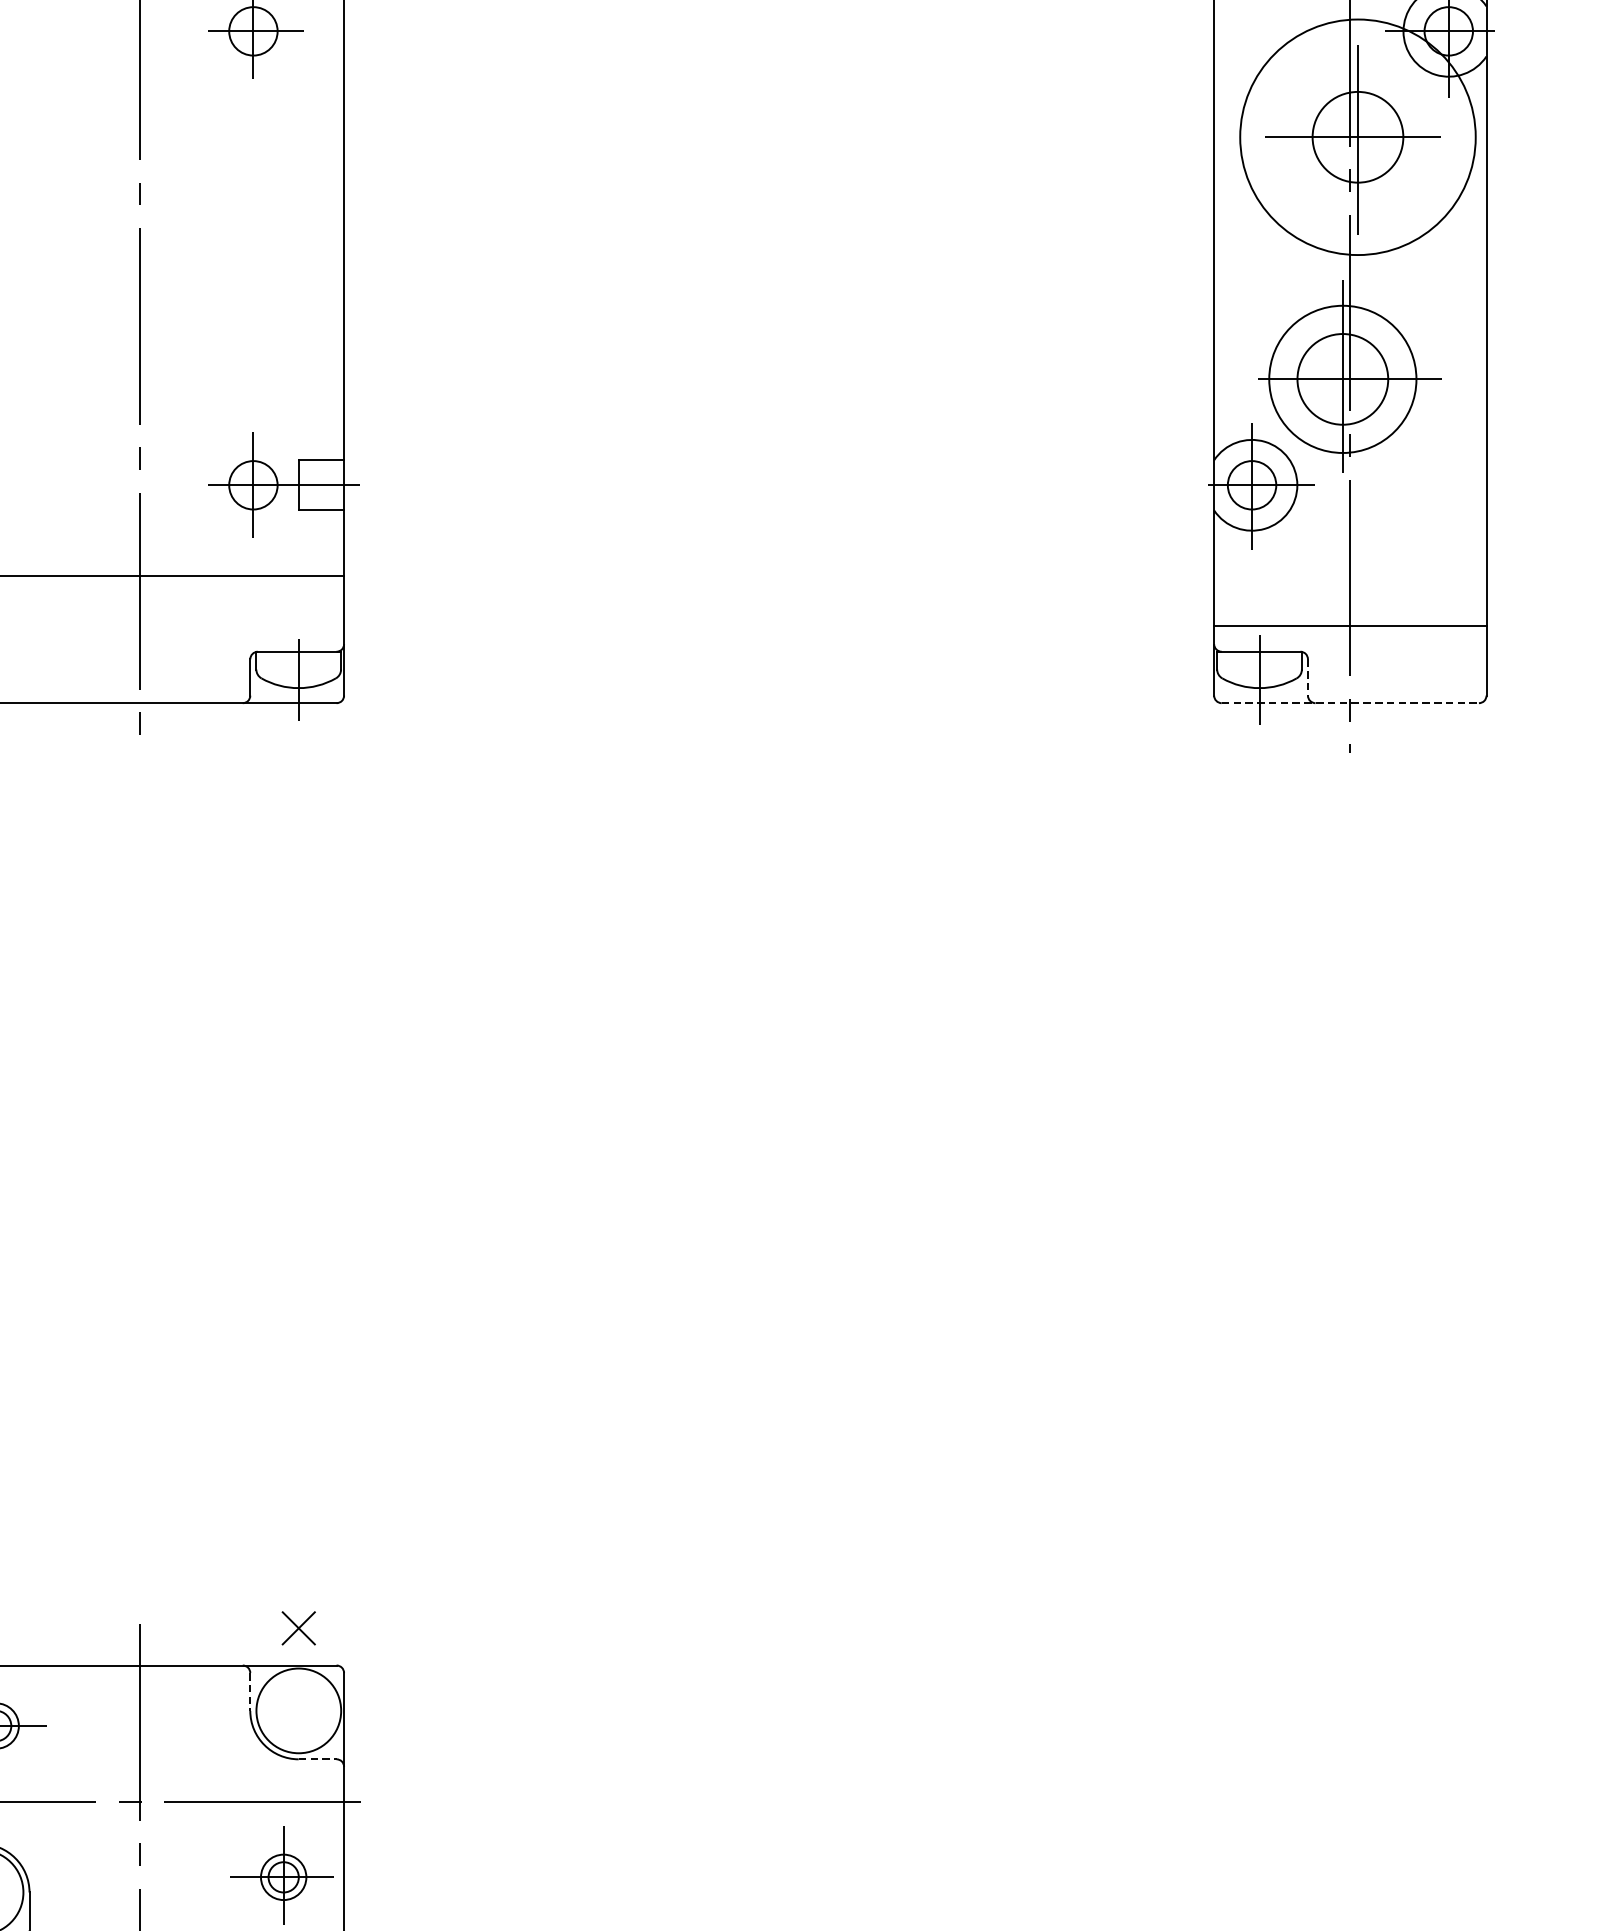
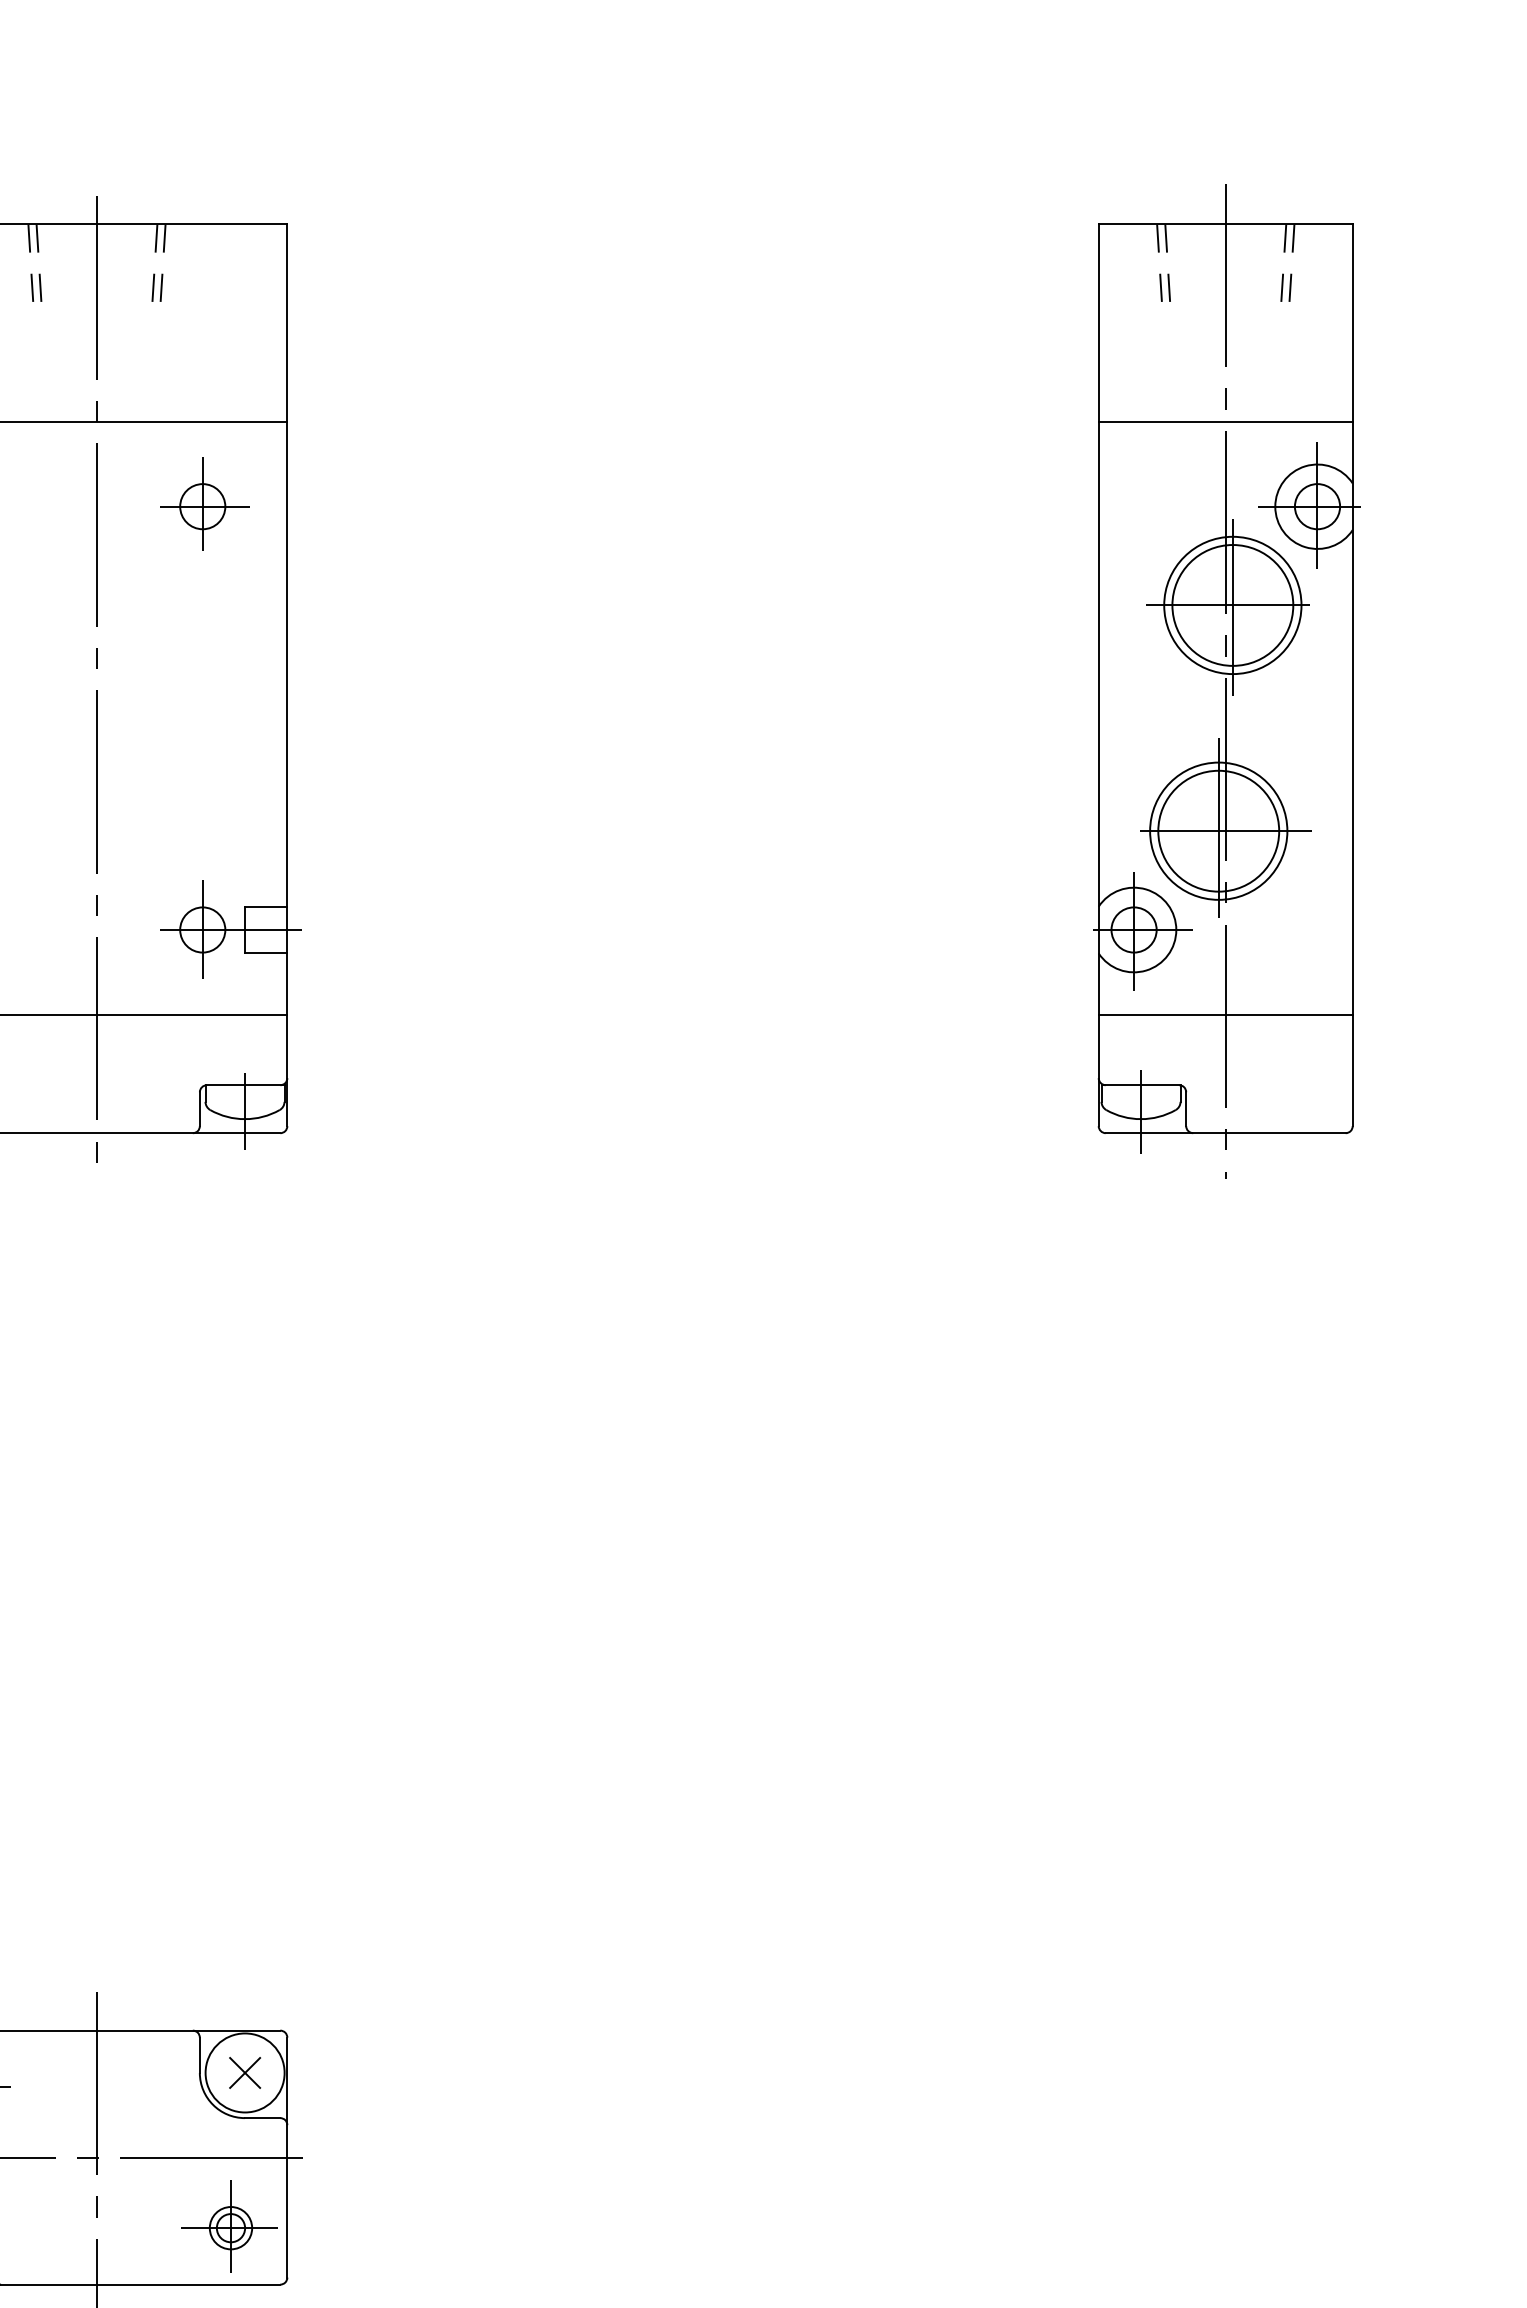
circle: (1357, 137) -> (1232, 605), size x0.62
circle: (1357, 137) -> (1232, 605), size x1.43
circle: (1342, 378) -> (1218, 830), size x1.43
line: (1350, 626) -> (1225, 1014), moved
line: (1308, 677) -> (1186, 1109), dashed -> solid
line: (1350, 703) -> (1225, 1133), dashed -> solid
part: (299, 1627) -> (245, 2072), moved
line: (249, 1692) -> (199, 2055), dashed -> solid
line: (317, 1759) -> (262, 2118), dashed -> solid

